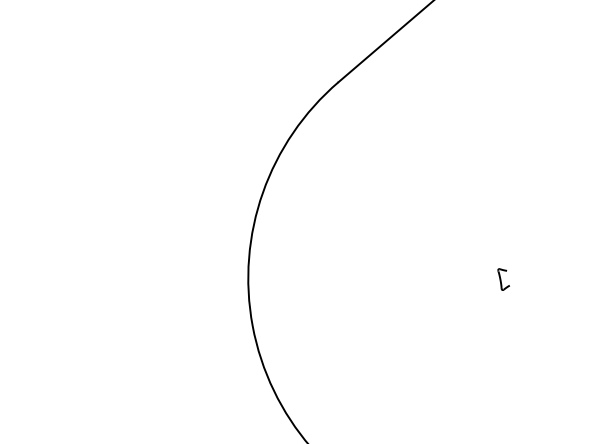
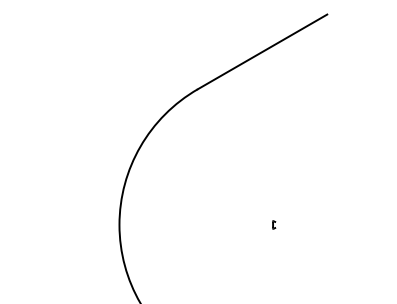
part: (504, 278) -> (274, 224), size x0.6

